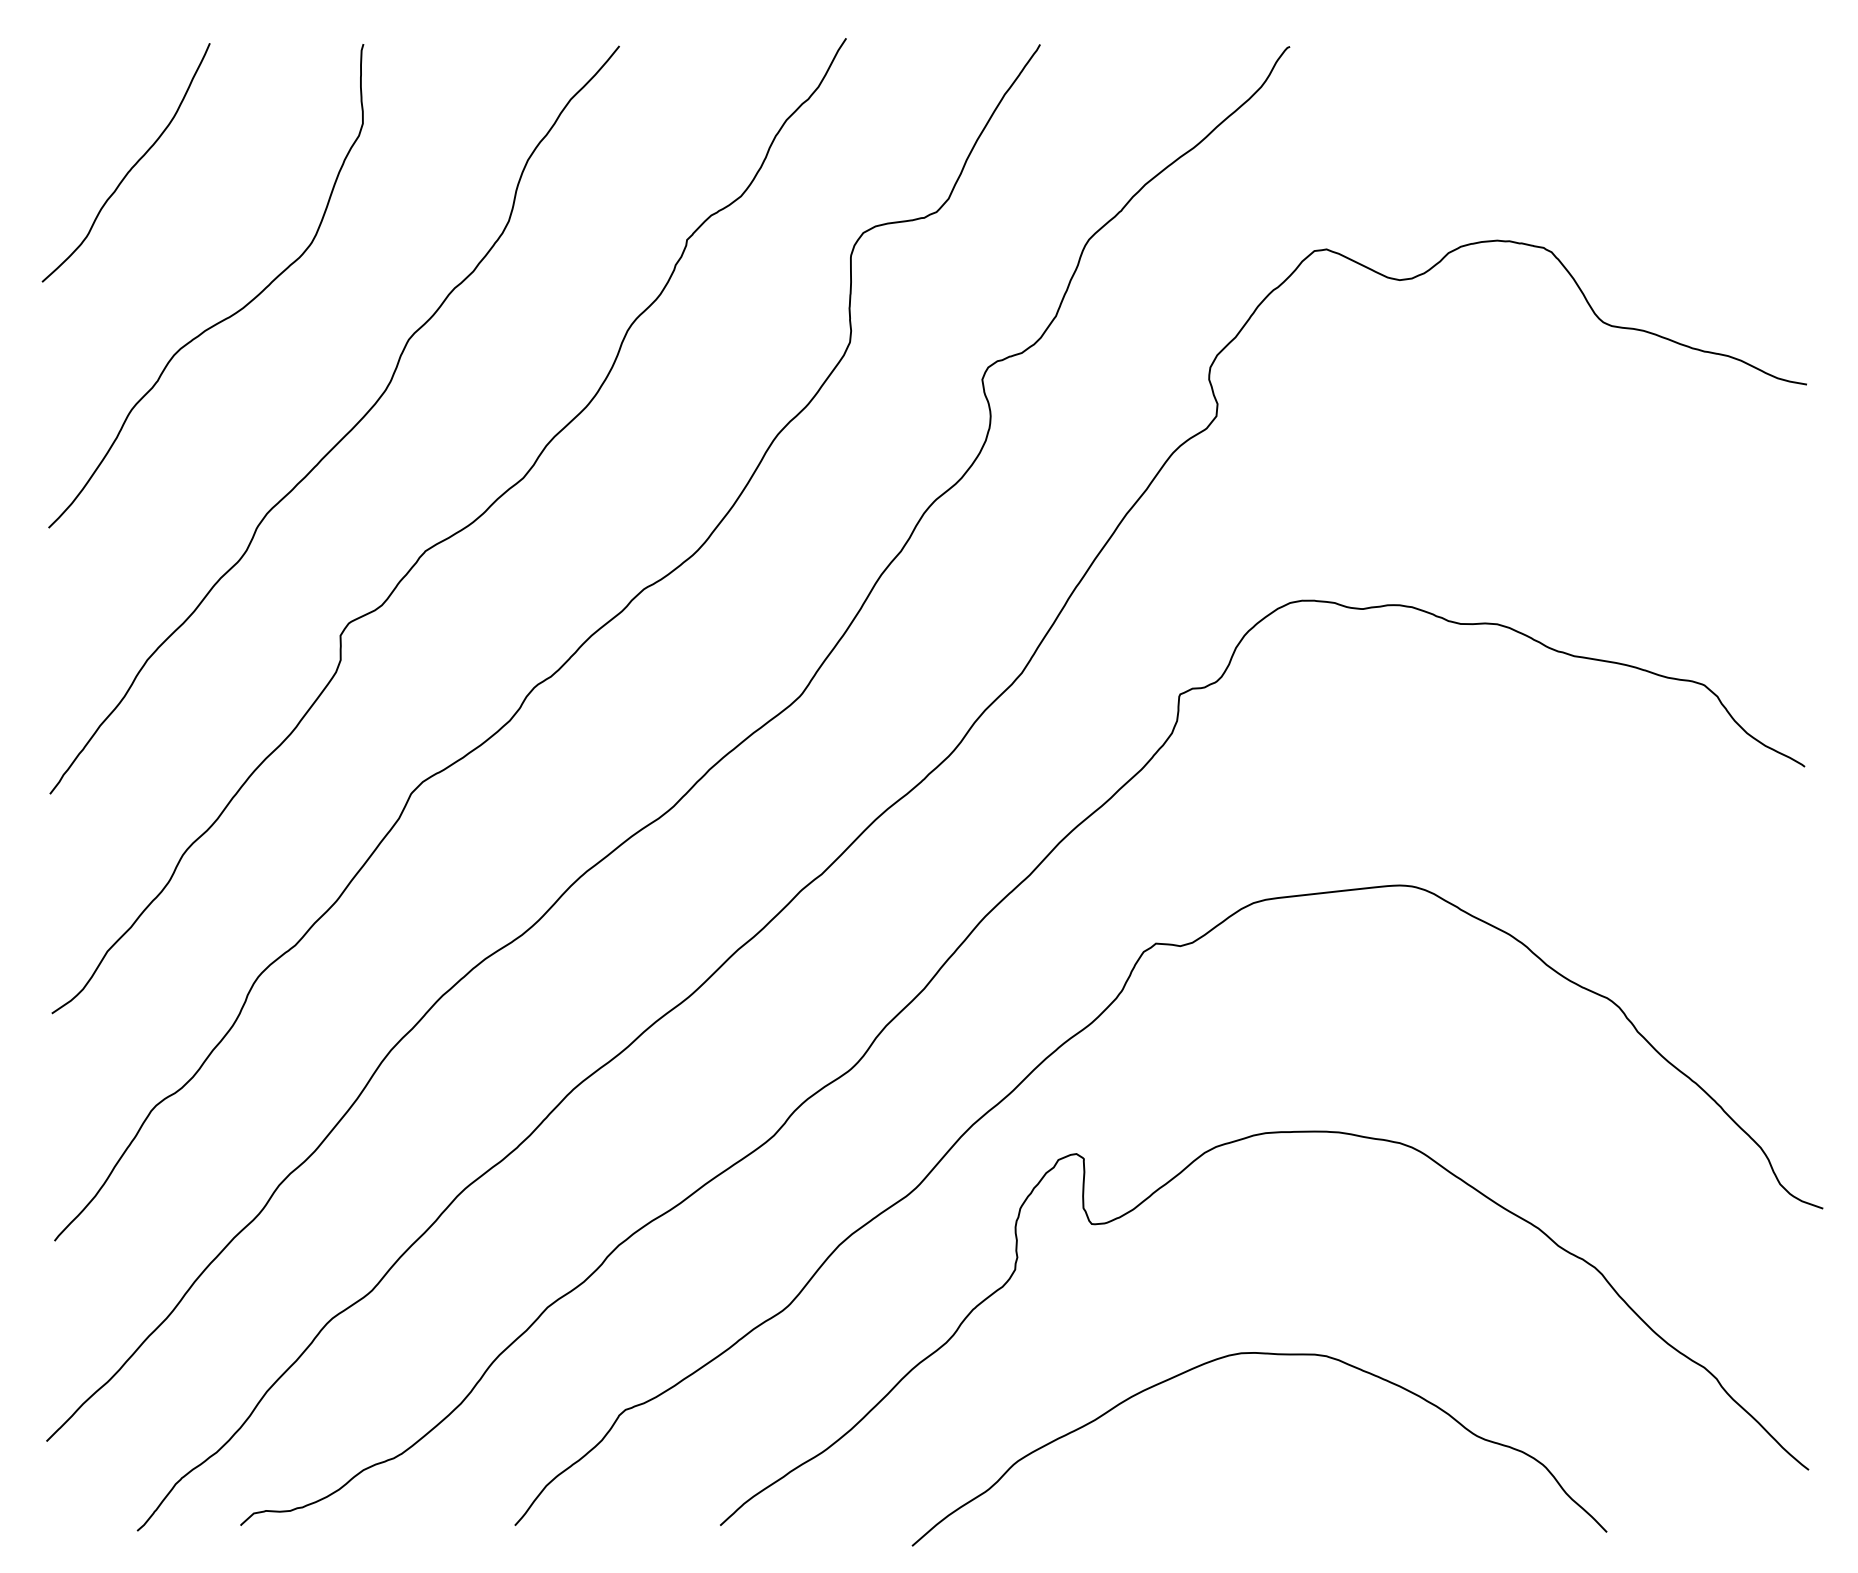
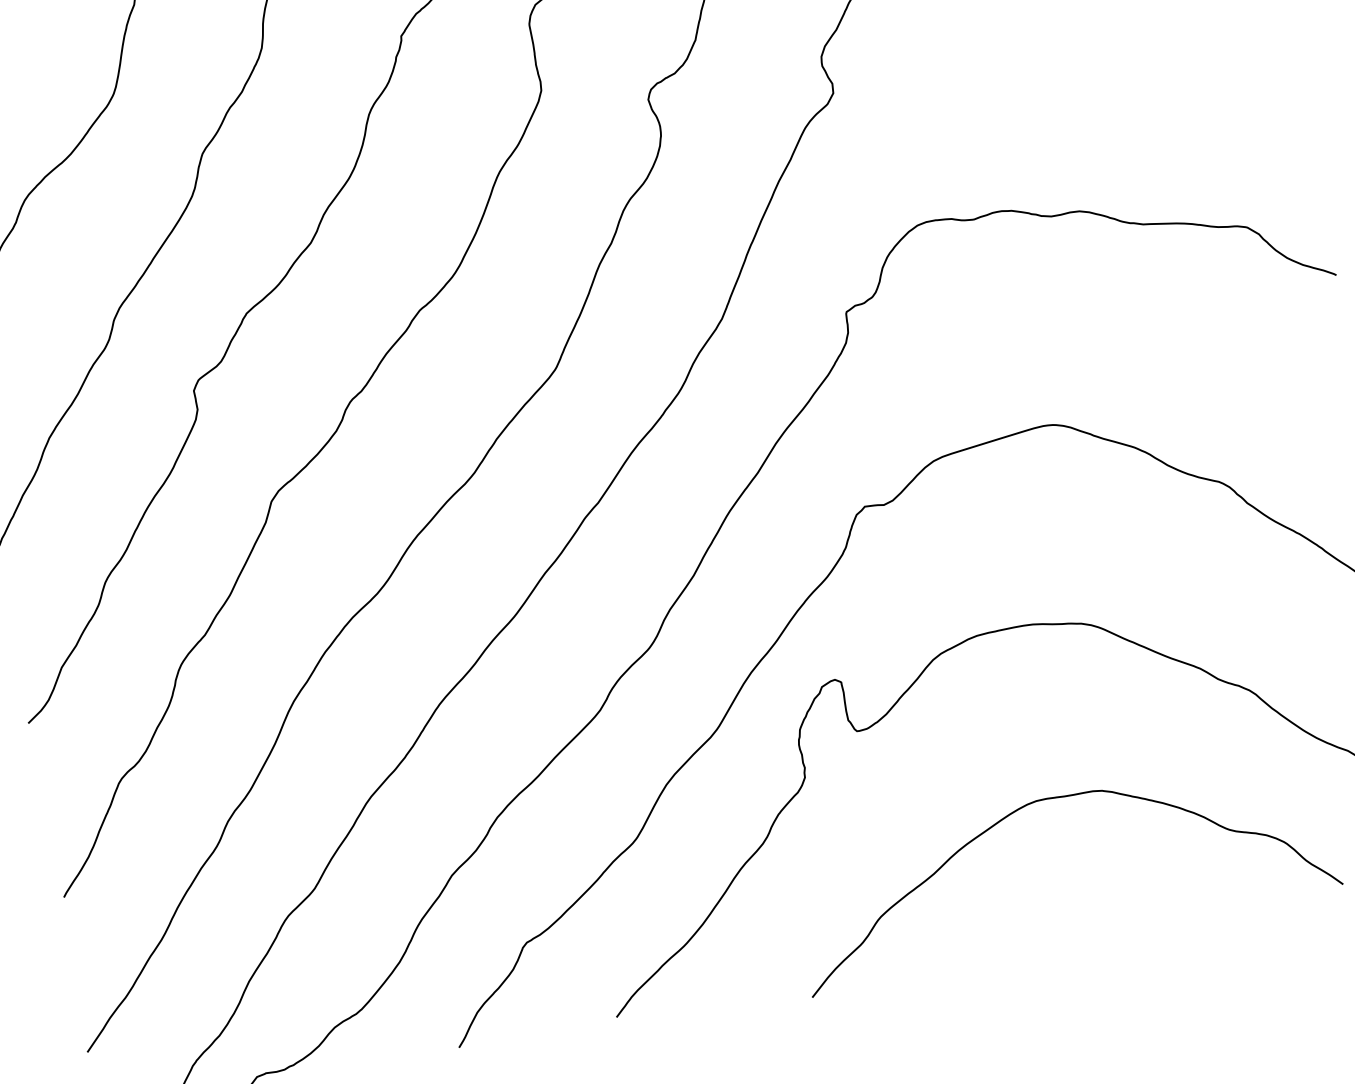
curve: (1260, 1354) -> (1051, 799), moved

